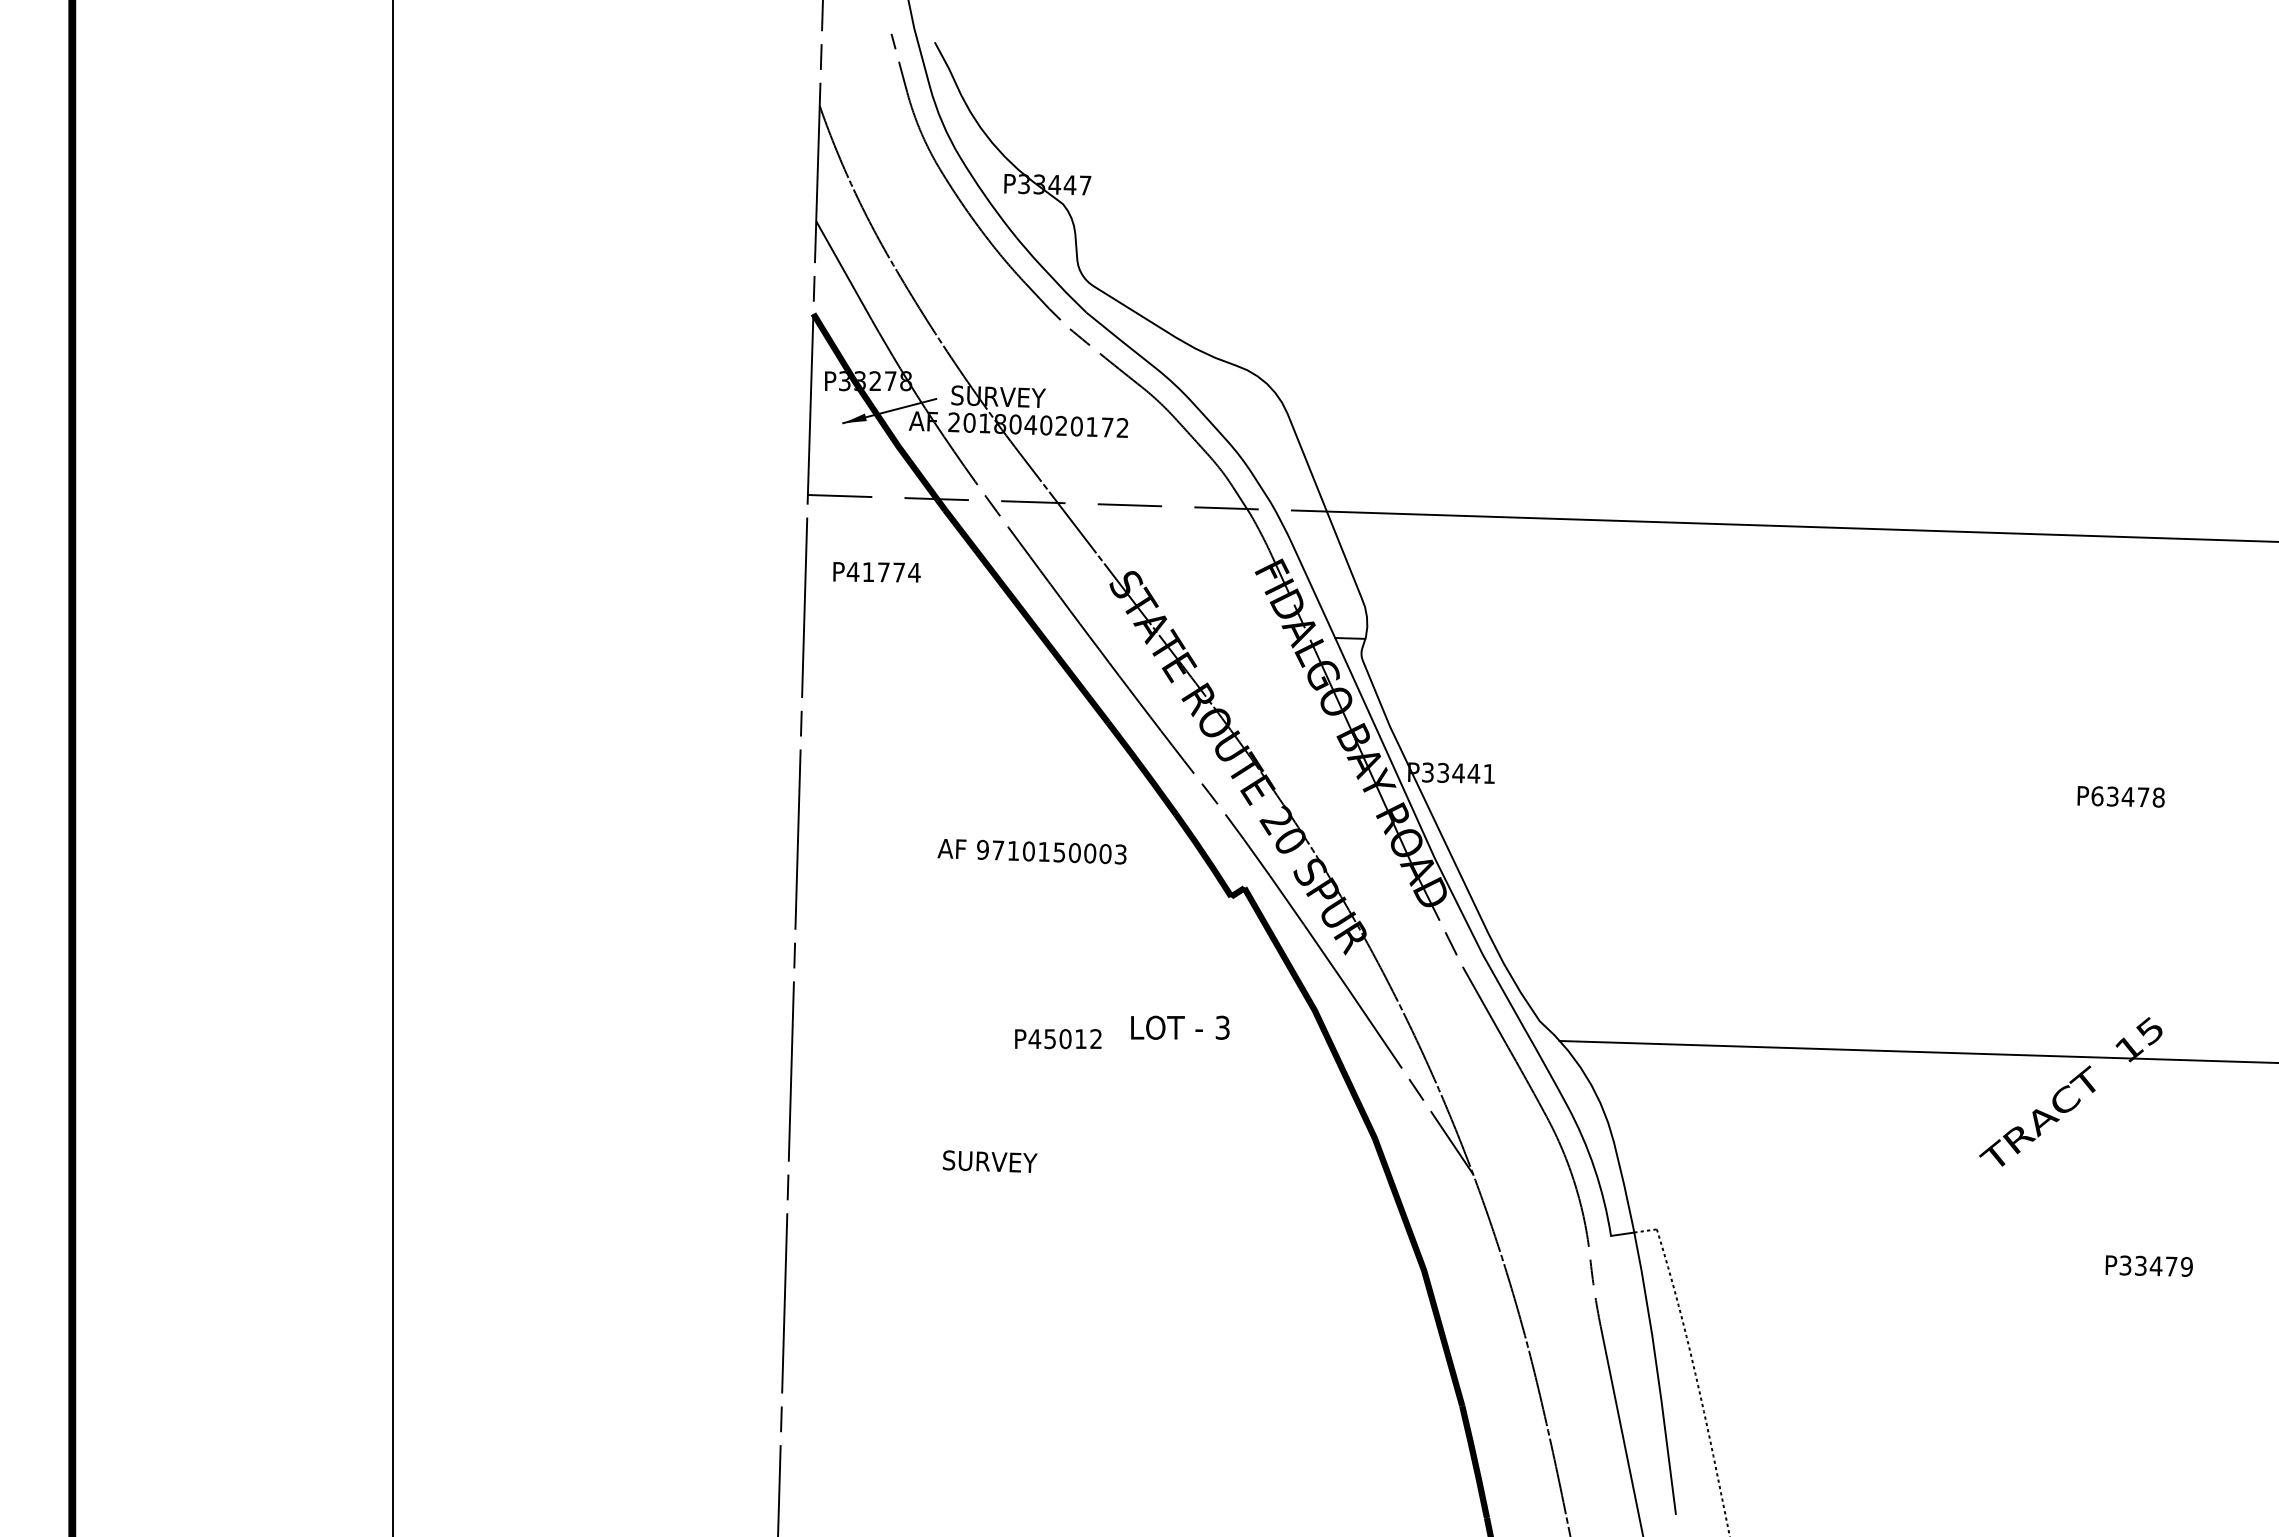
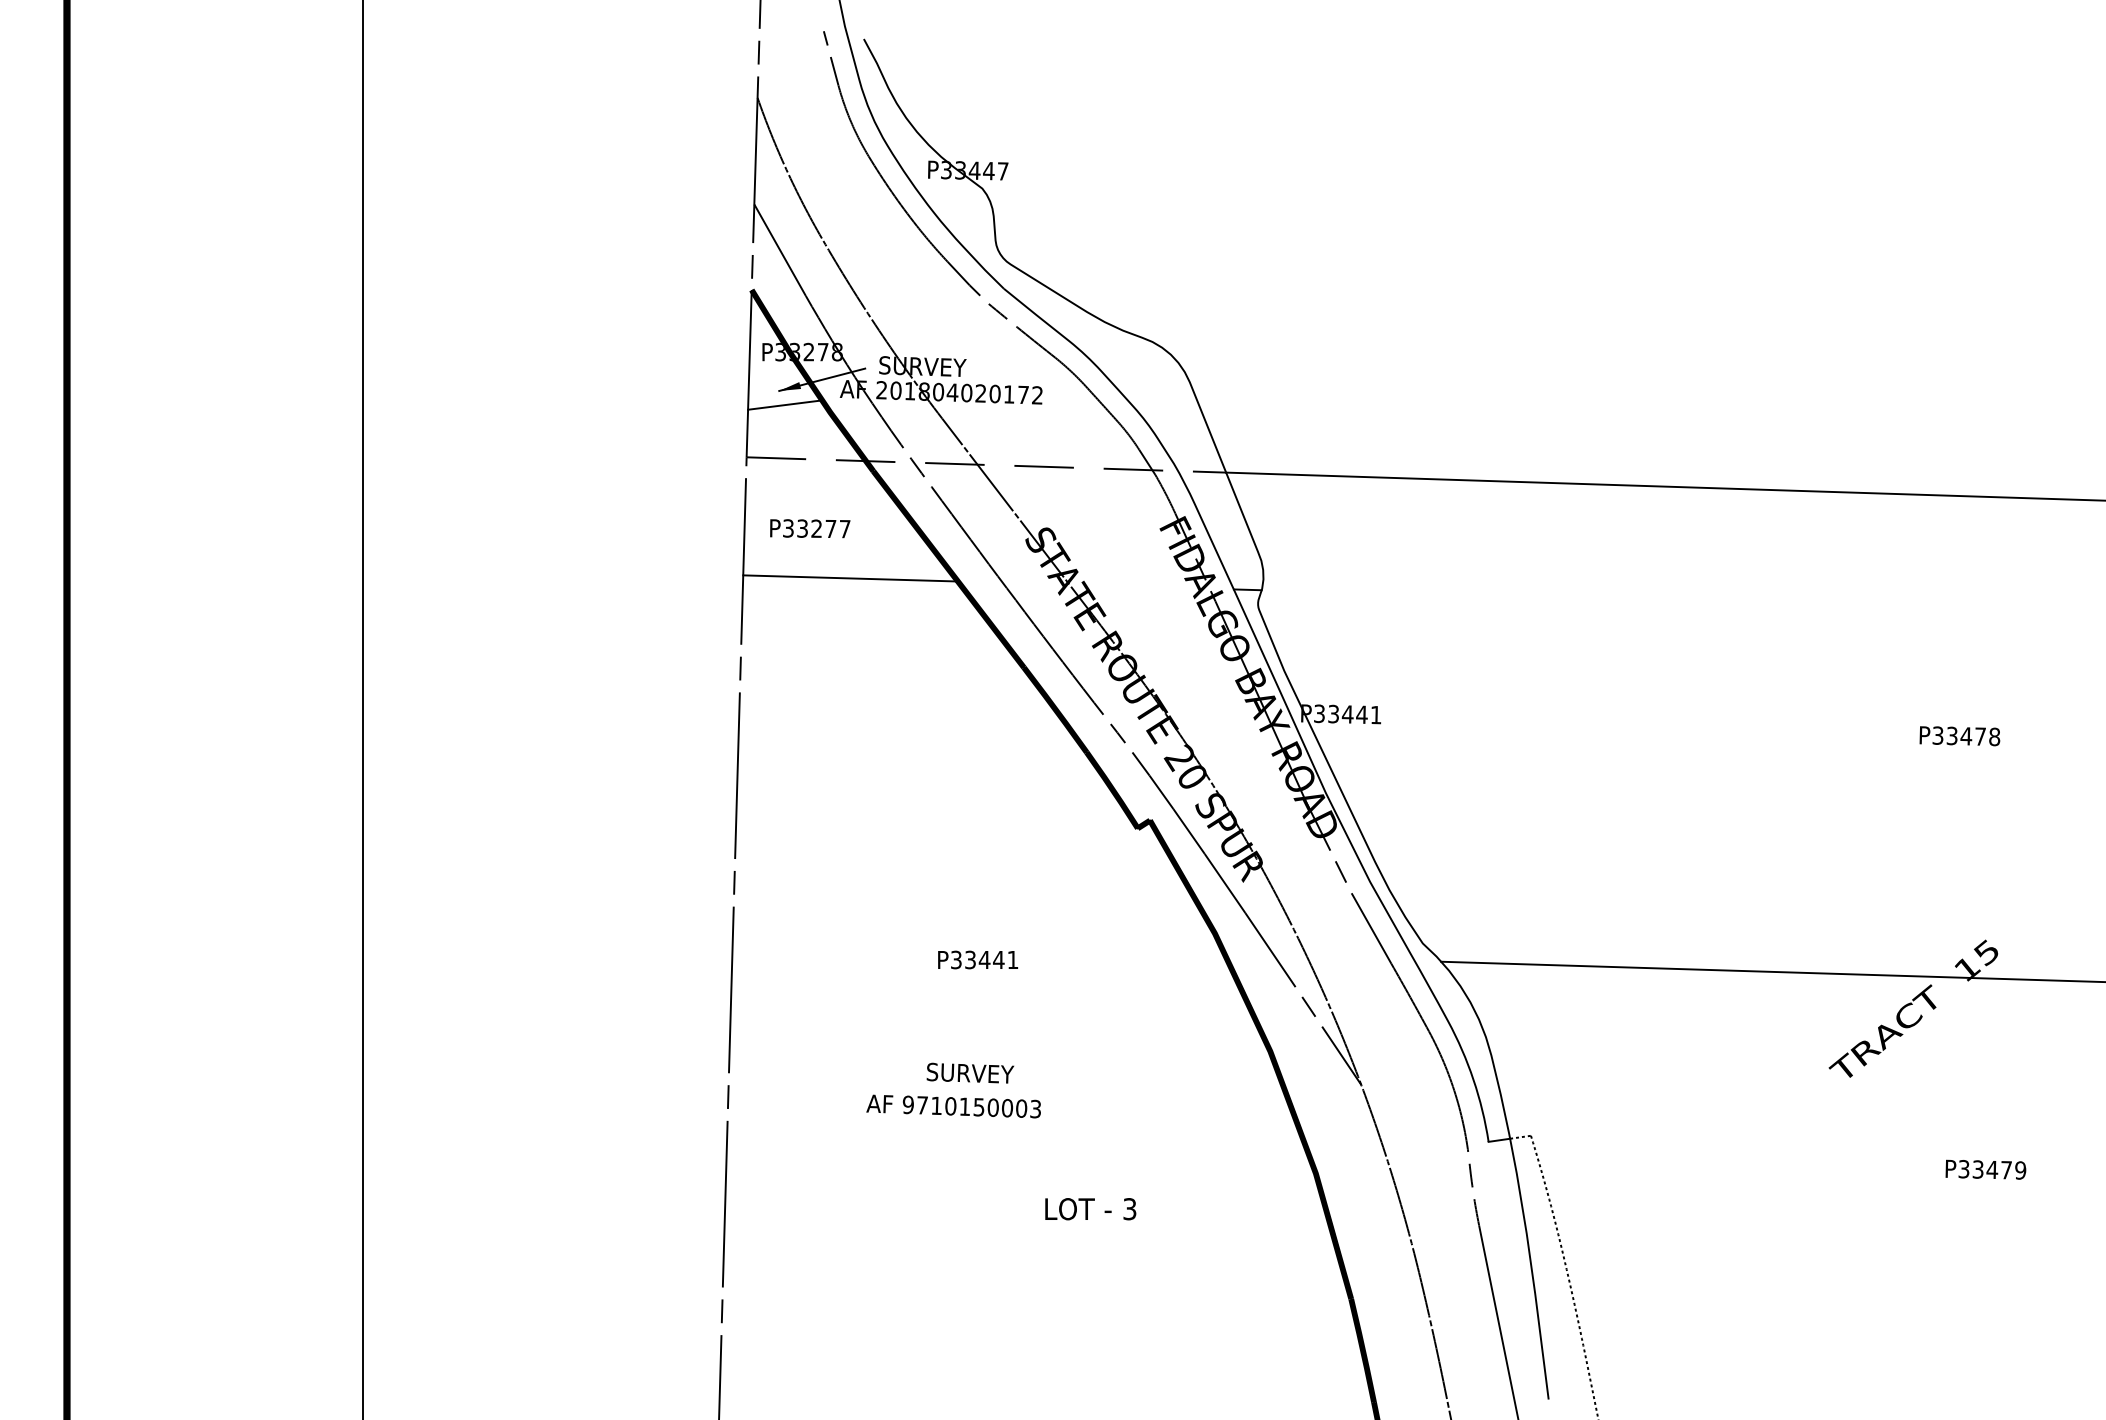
line: (849, 438) -> (785, 405), added
text: (883, 572) -> (816, 528), P41774 -> P33277
line: (920, 625) -> (850, 577), added
text: (2097, 796) -> (1938, 735), P63478 -> P33478
text: (1031, 851) -> (953, 1106), moved
text: (1180, 1027) -> (1090, 1208), moved
text: (1064, 1039) -> (983, 960), P45012 -> P33441
text: (989, 1161) -> (969, 1073), moved

